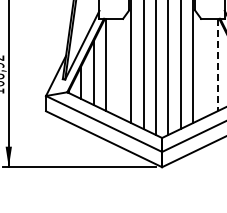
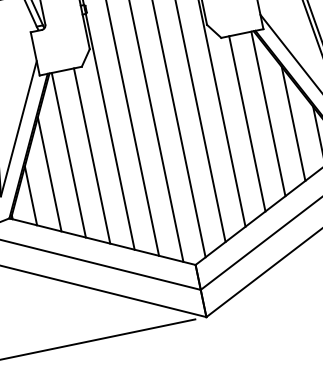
line: (218, 65) -> (269, 114), dashed -> solid
line: (118, 67) -> (91, 155), added
line: (205, 67) -> (246, 123), added

